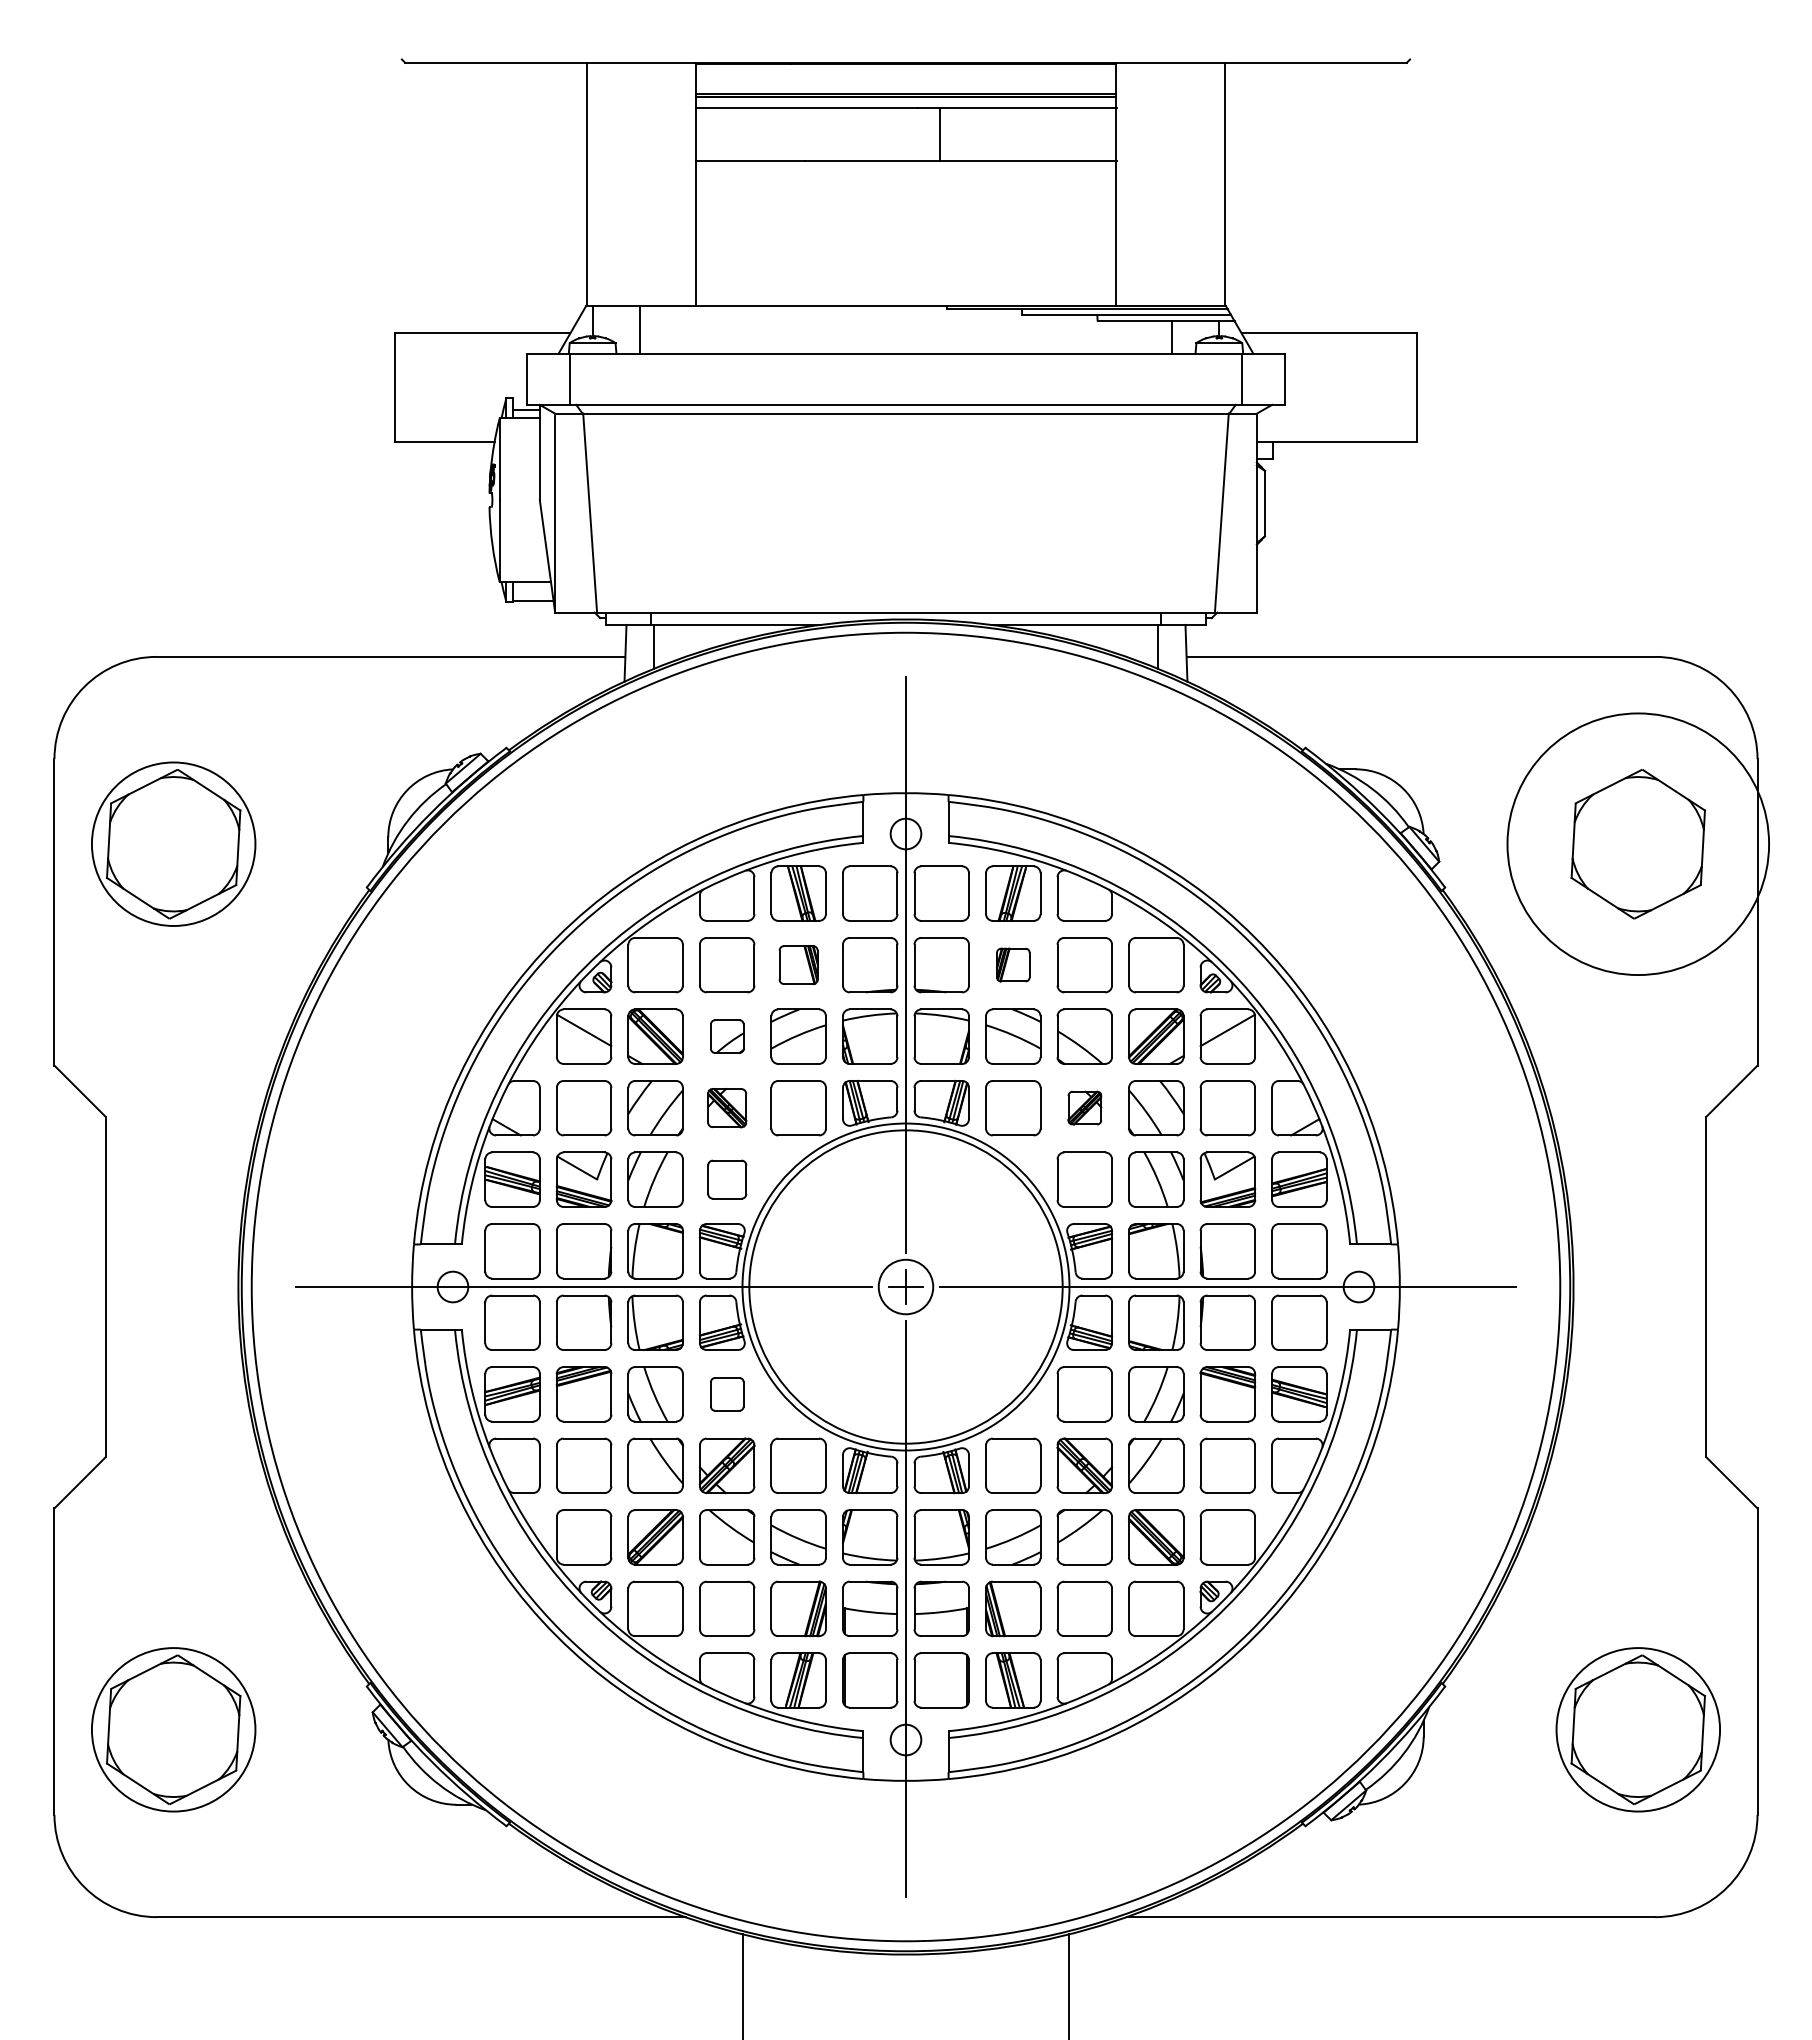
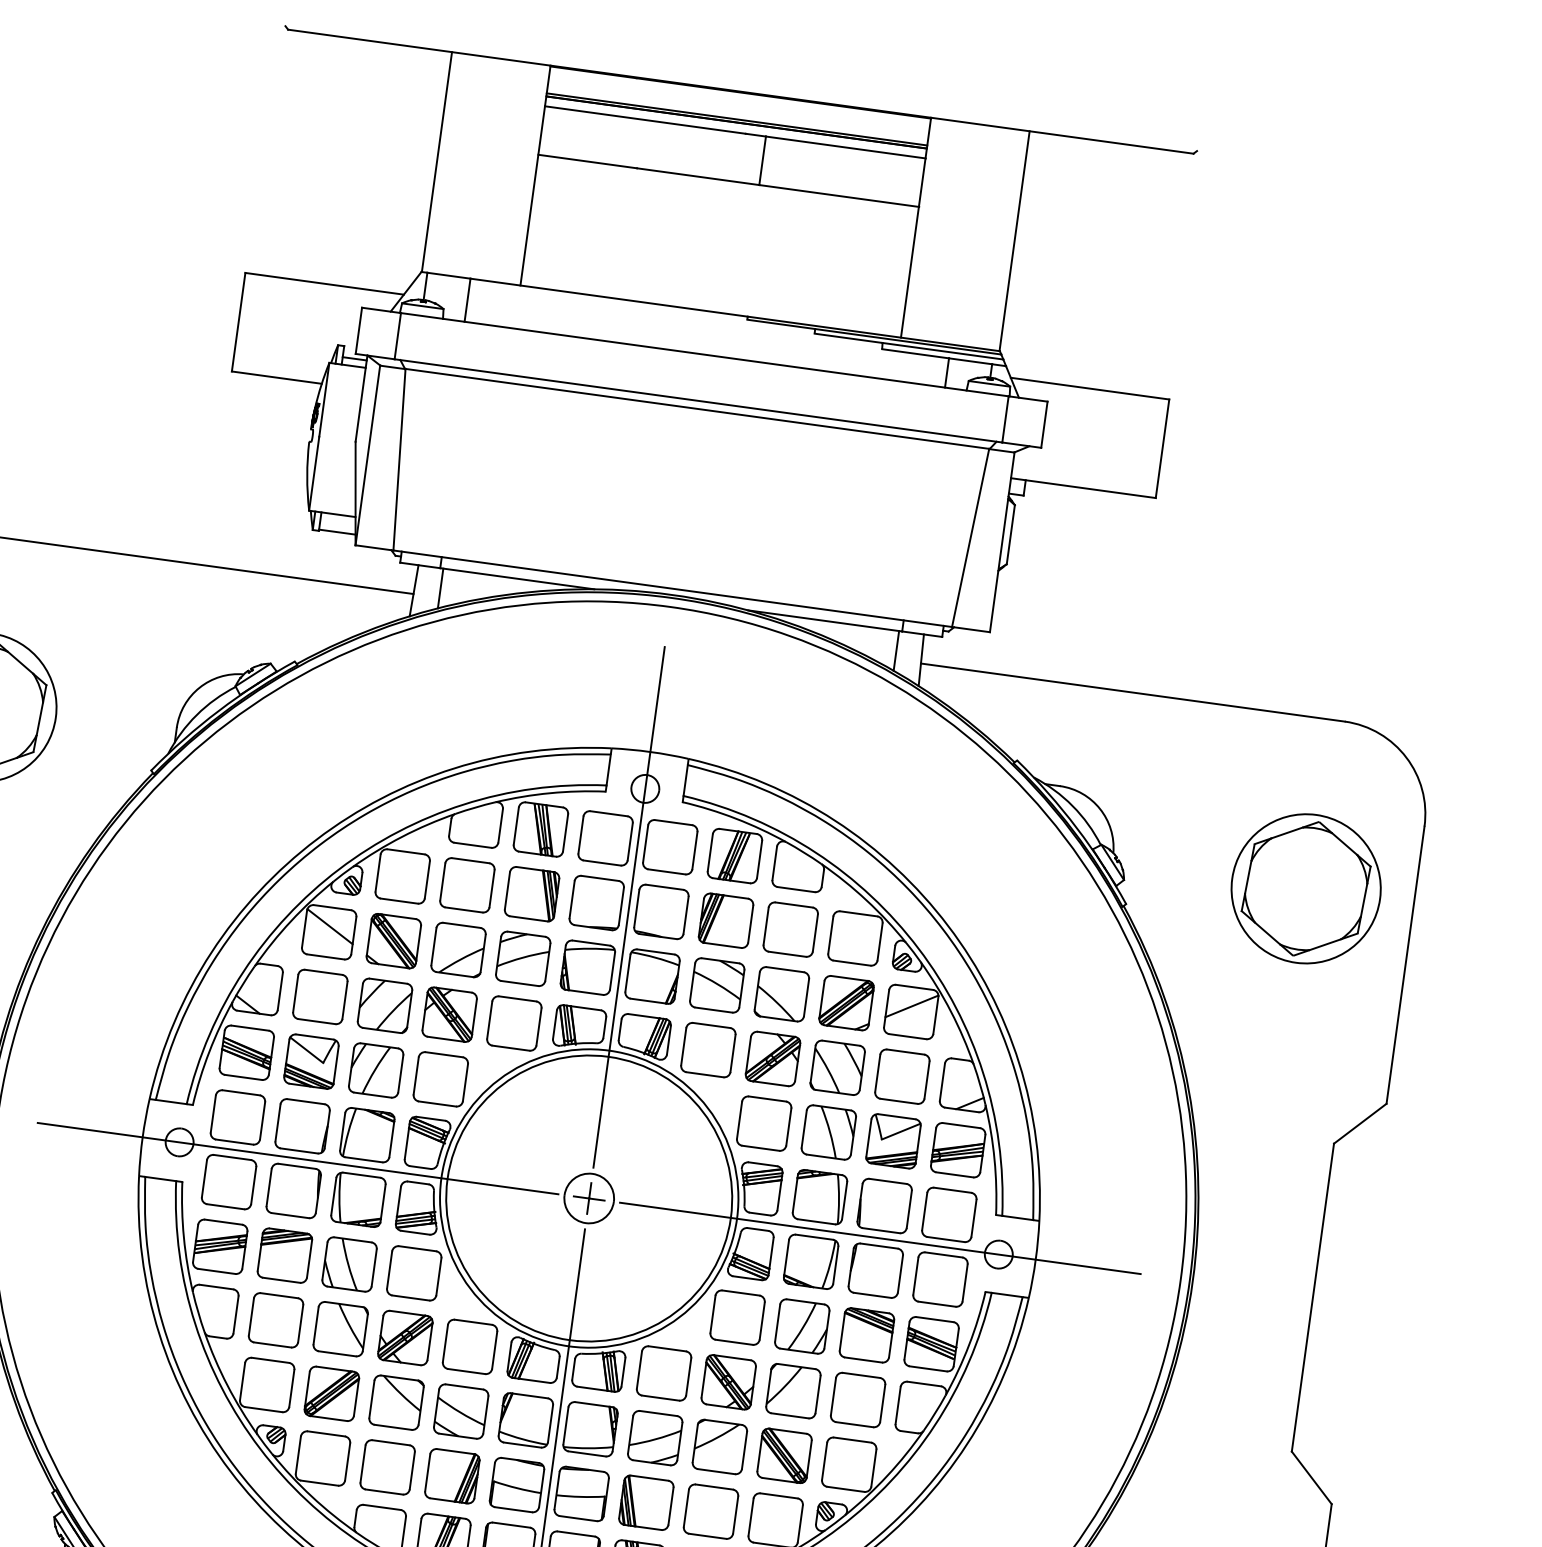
circle: (1638, 843) -> (1306, 888), size x0.62
part: (798, 964) -> (531, 893), size x1.43
part: (1013, 964) -> (726, 920), size x1.67
part: (727, 1036) -> (458, 949), size x1.67
part: (726, 1107) -> (449, 1013), size x1.43
part: (1084, 1107) -> (772, 1058), size x1.67
part: (727, 1179) -> (441, 1079), size x1.43
part: (727, 1394) -> (414, 1273), size x1.67

